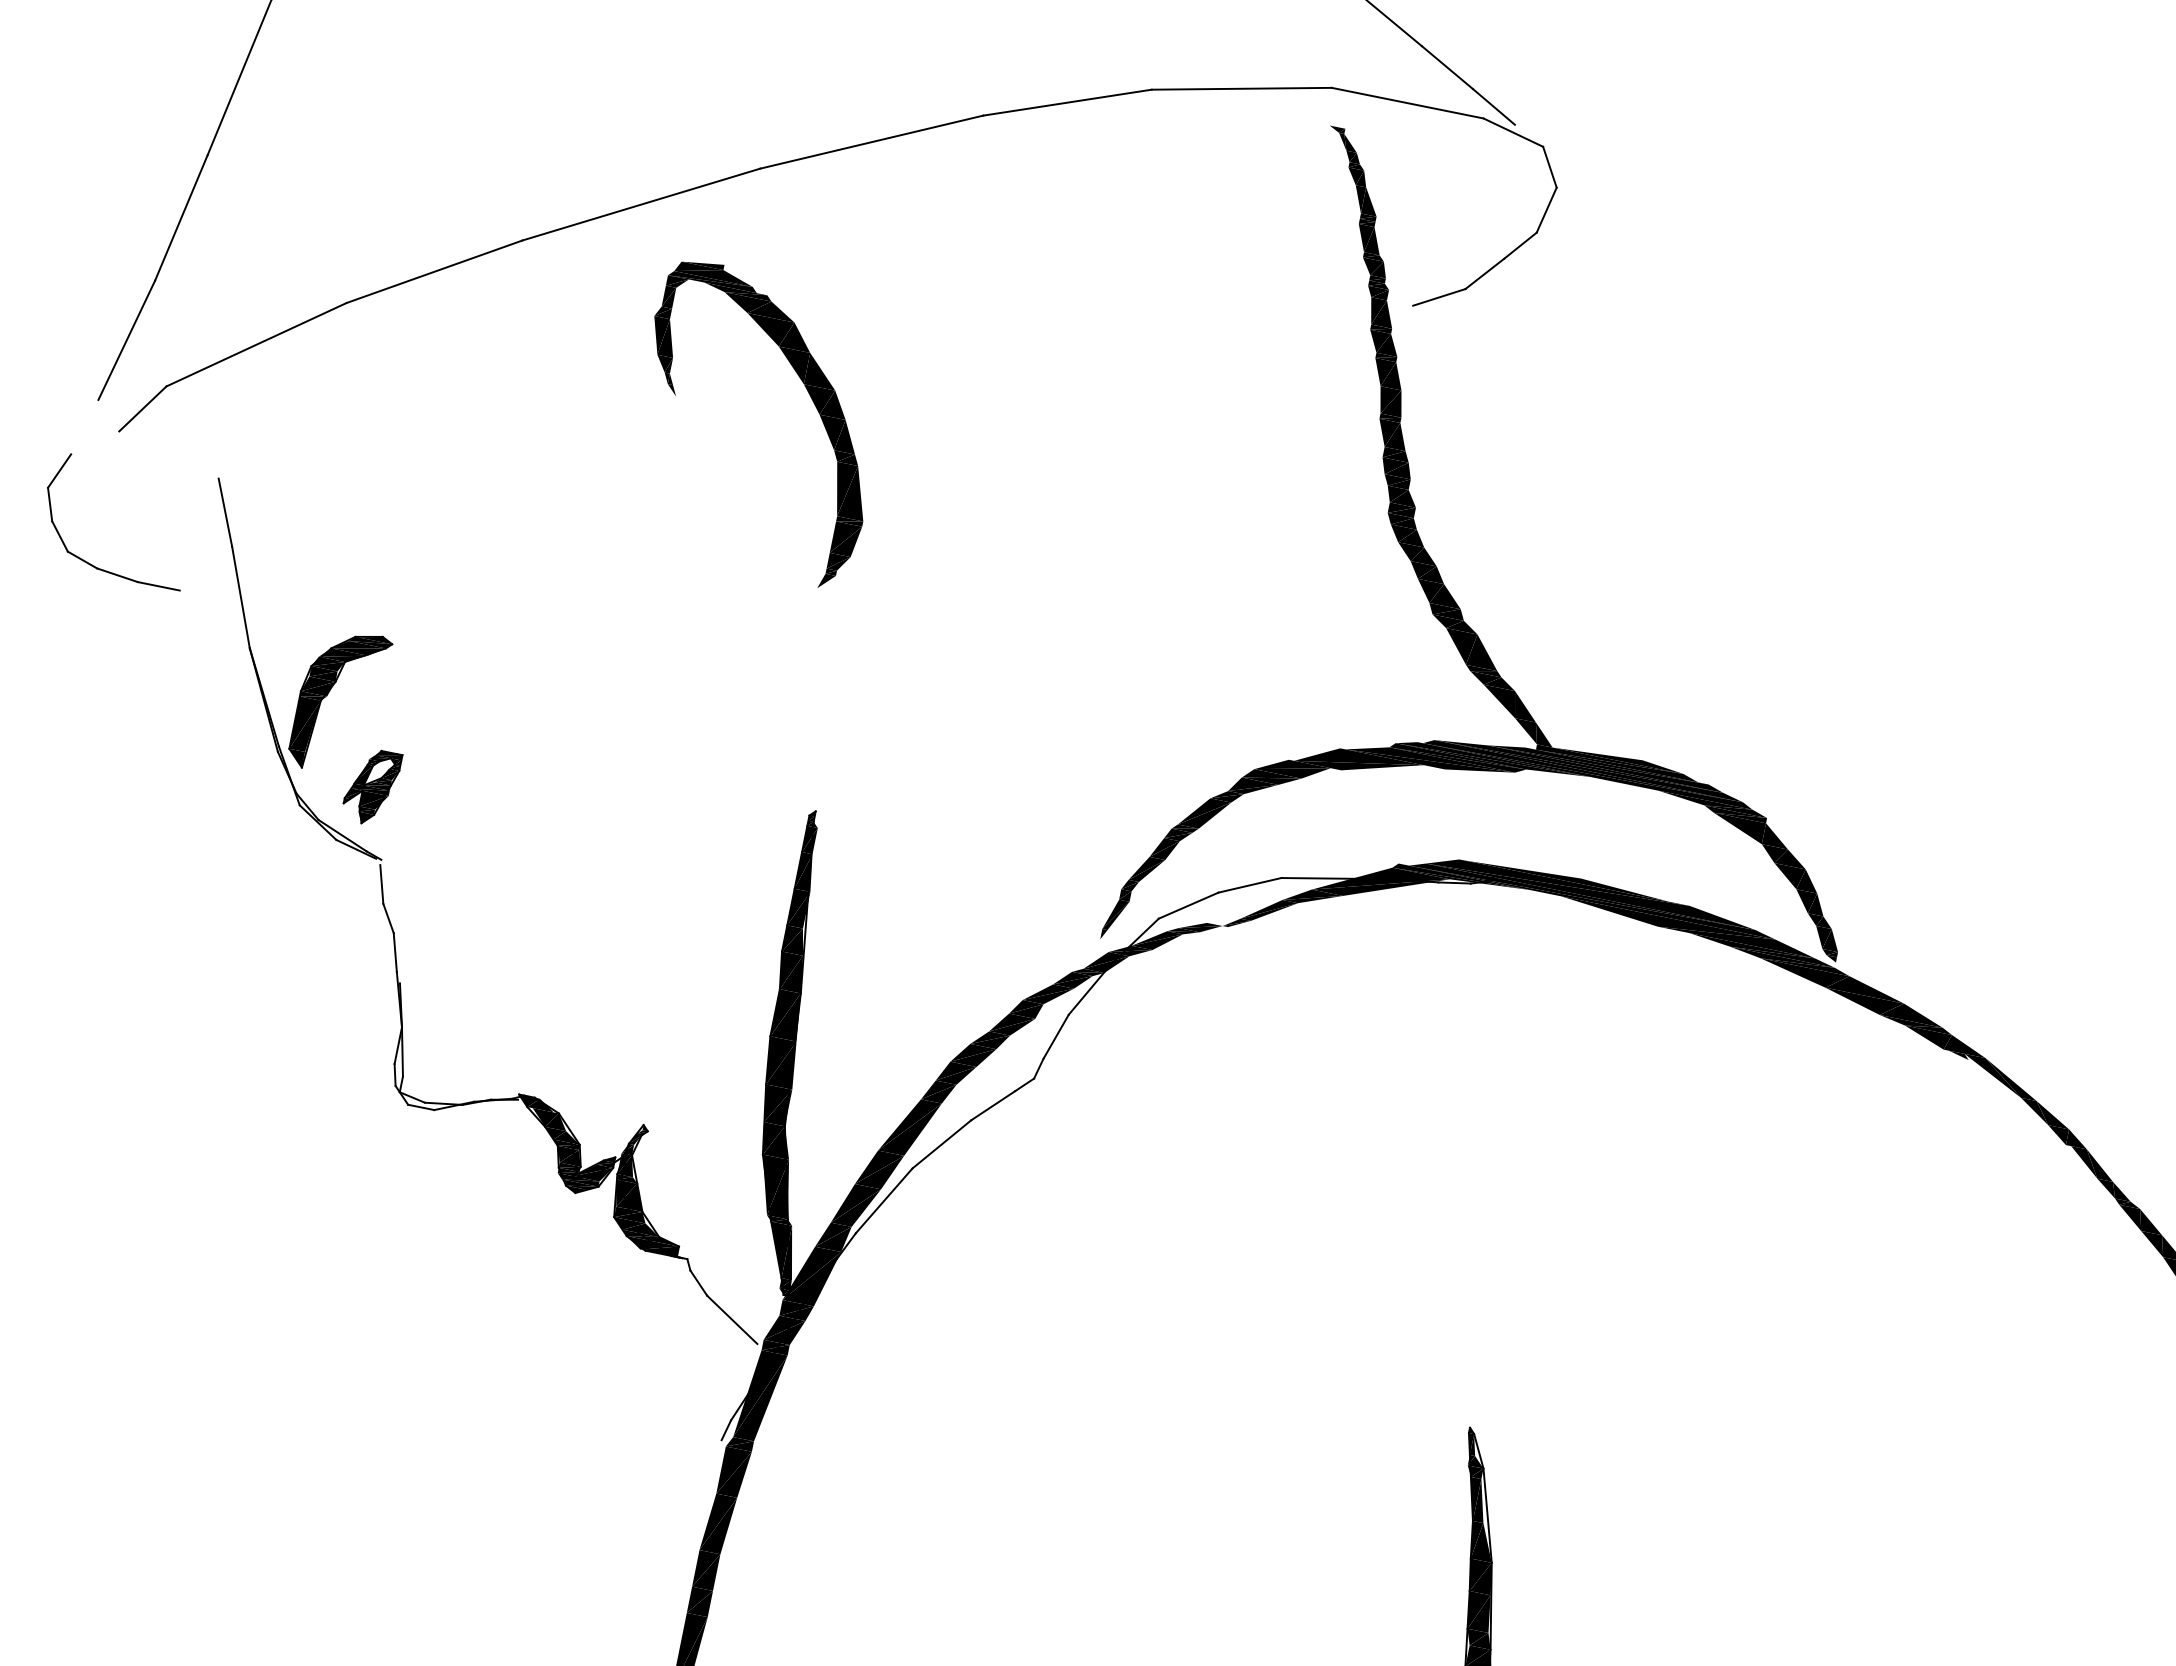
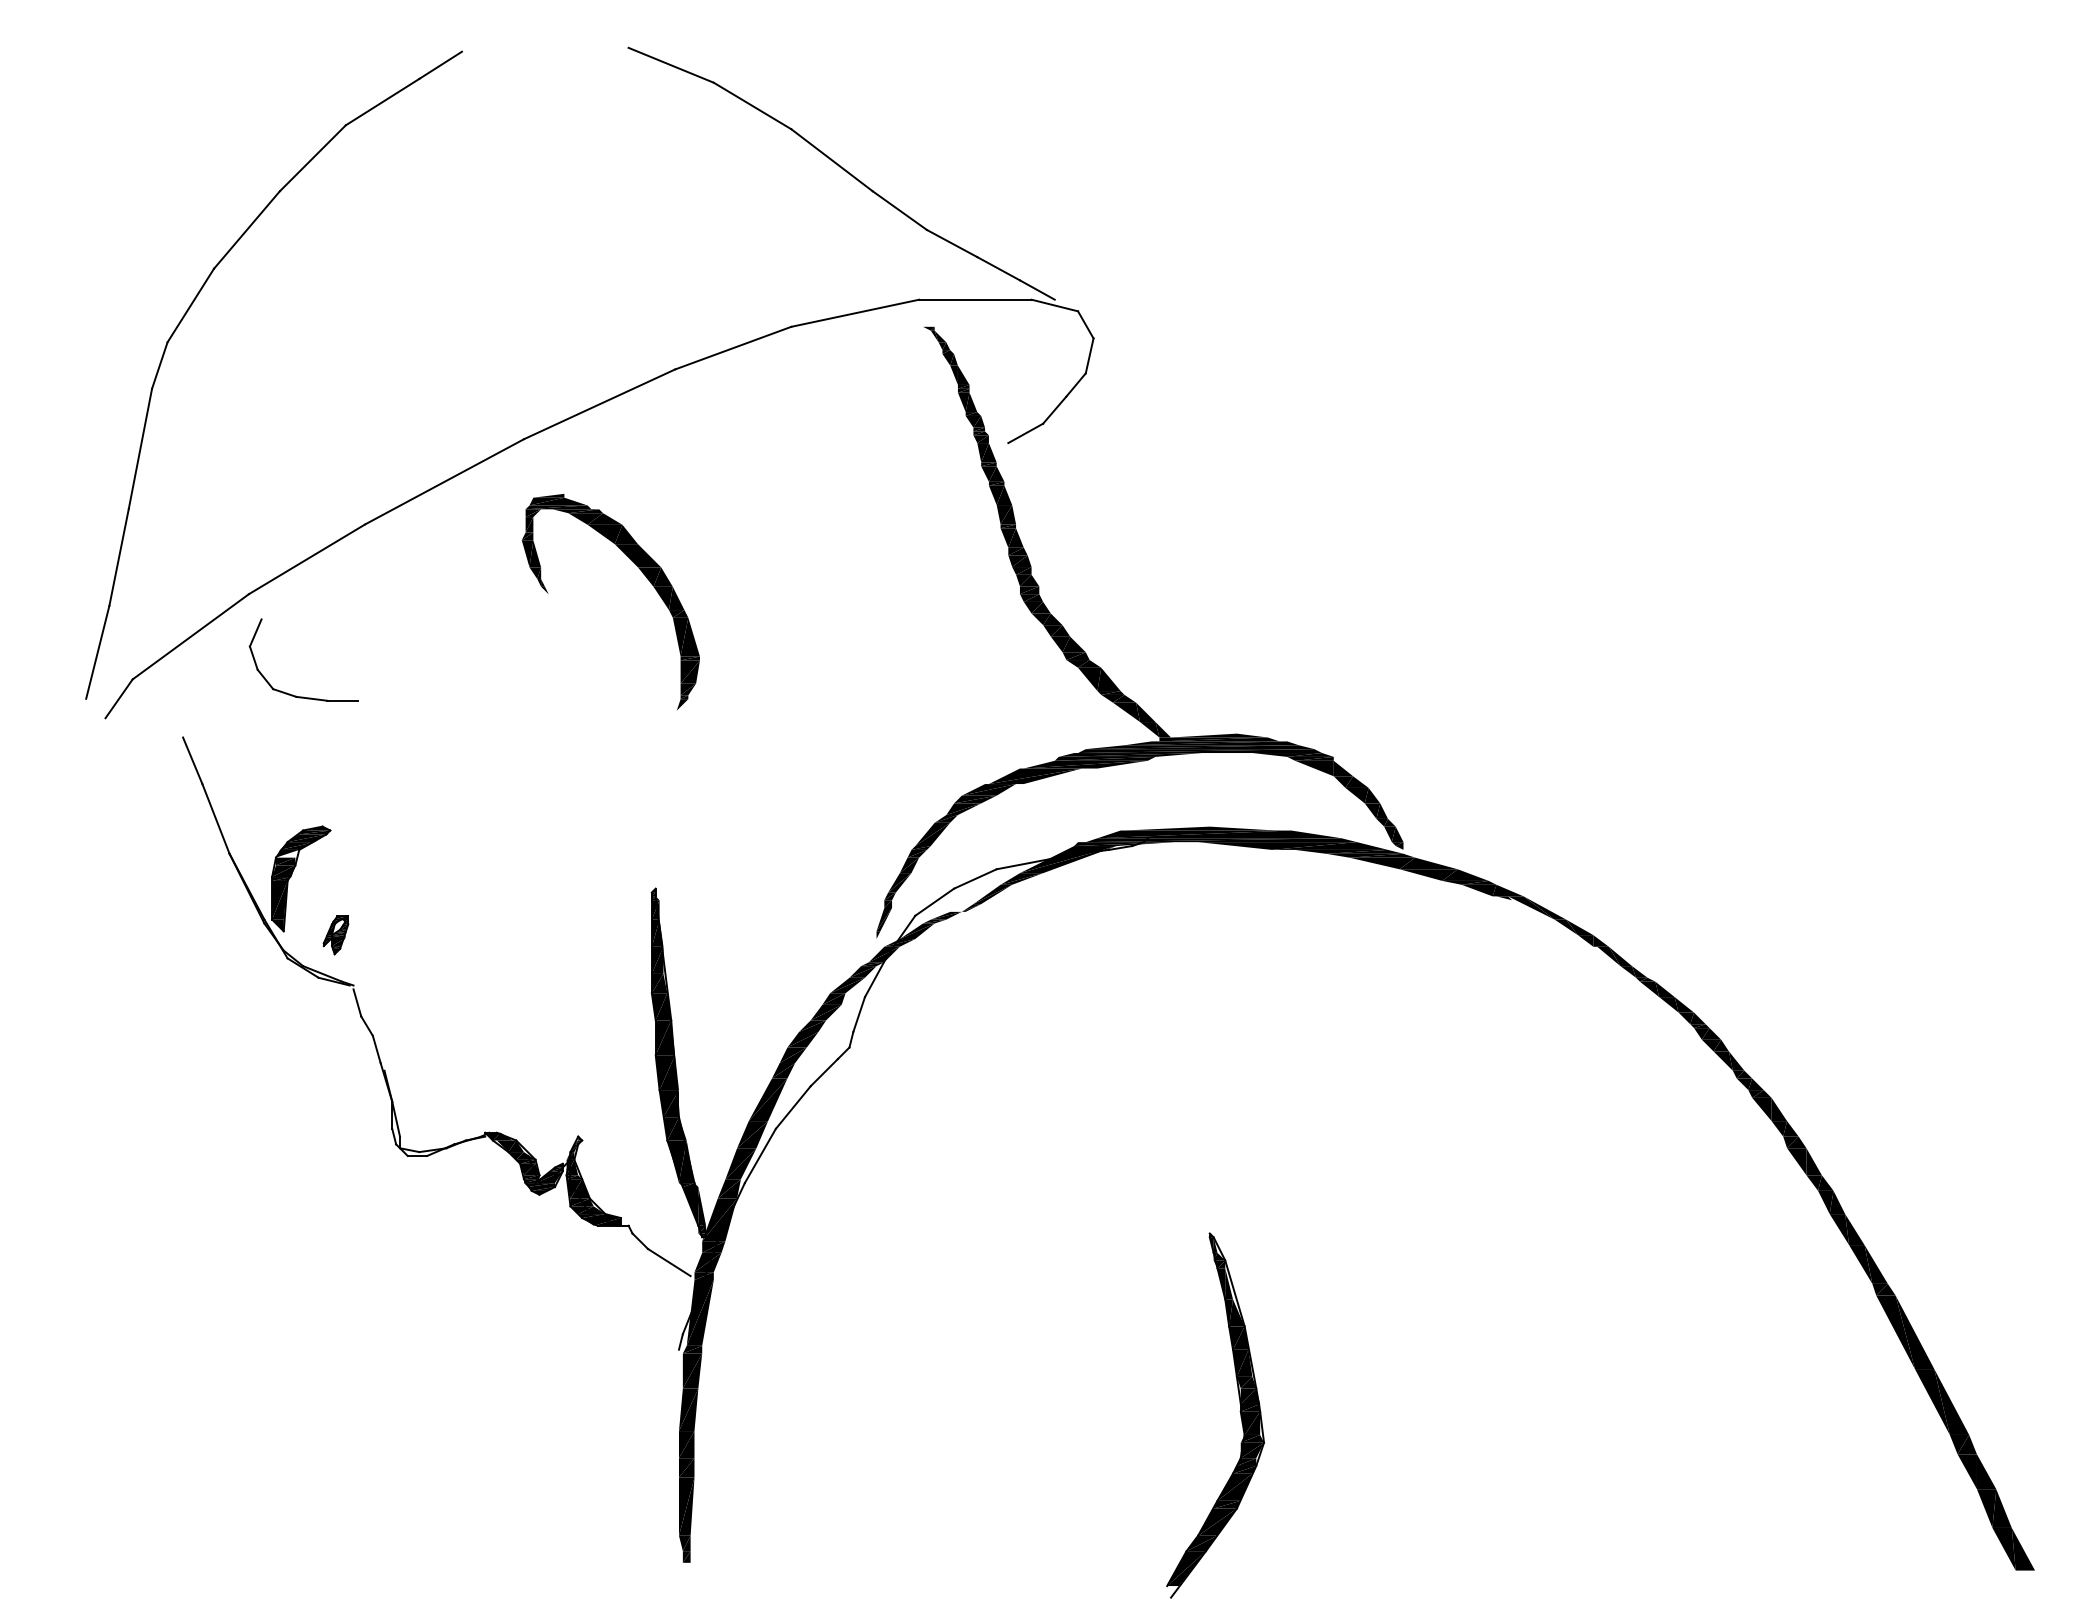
part: (808, 393) -> (642, 573), moved
part: (97, 566) -> (296, 695), moved
fill: (328, 663) -> (287, 853), removed
part: (370, 787) -> (335, 935), size x0.7

